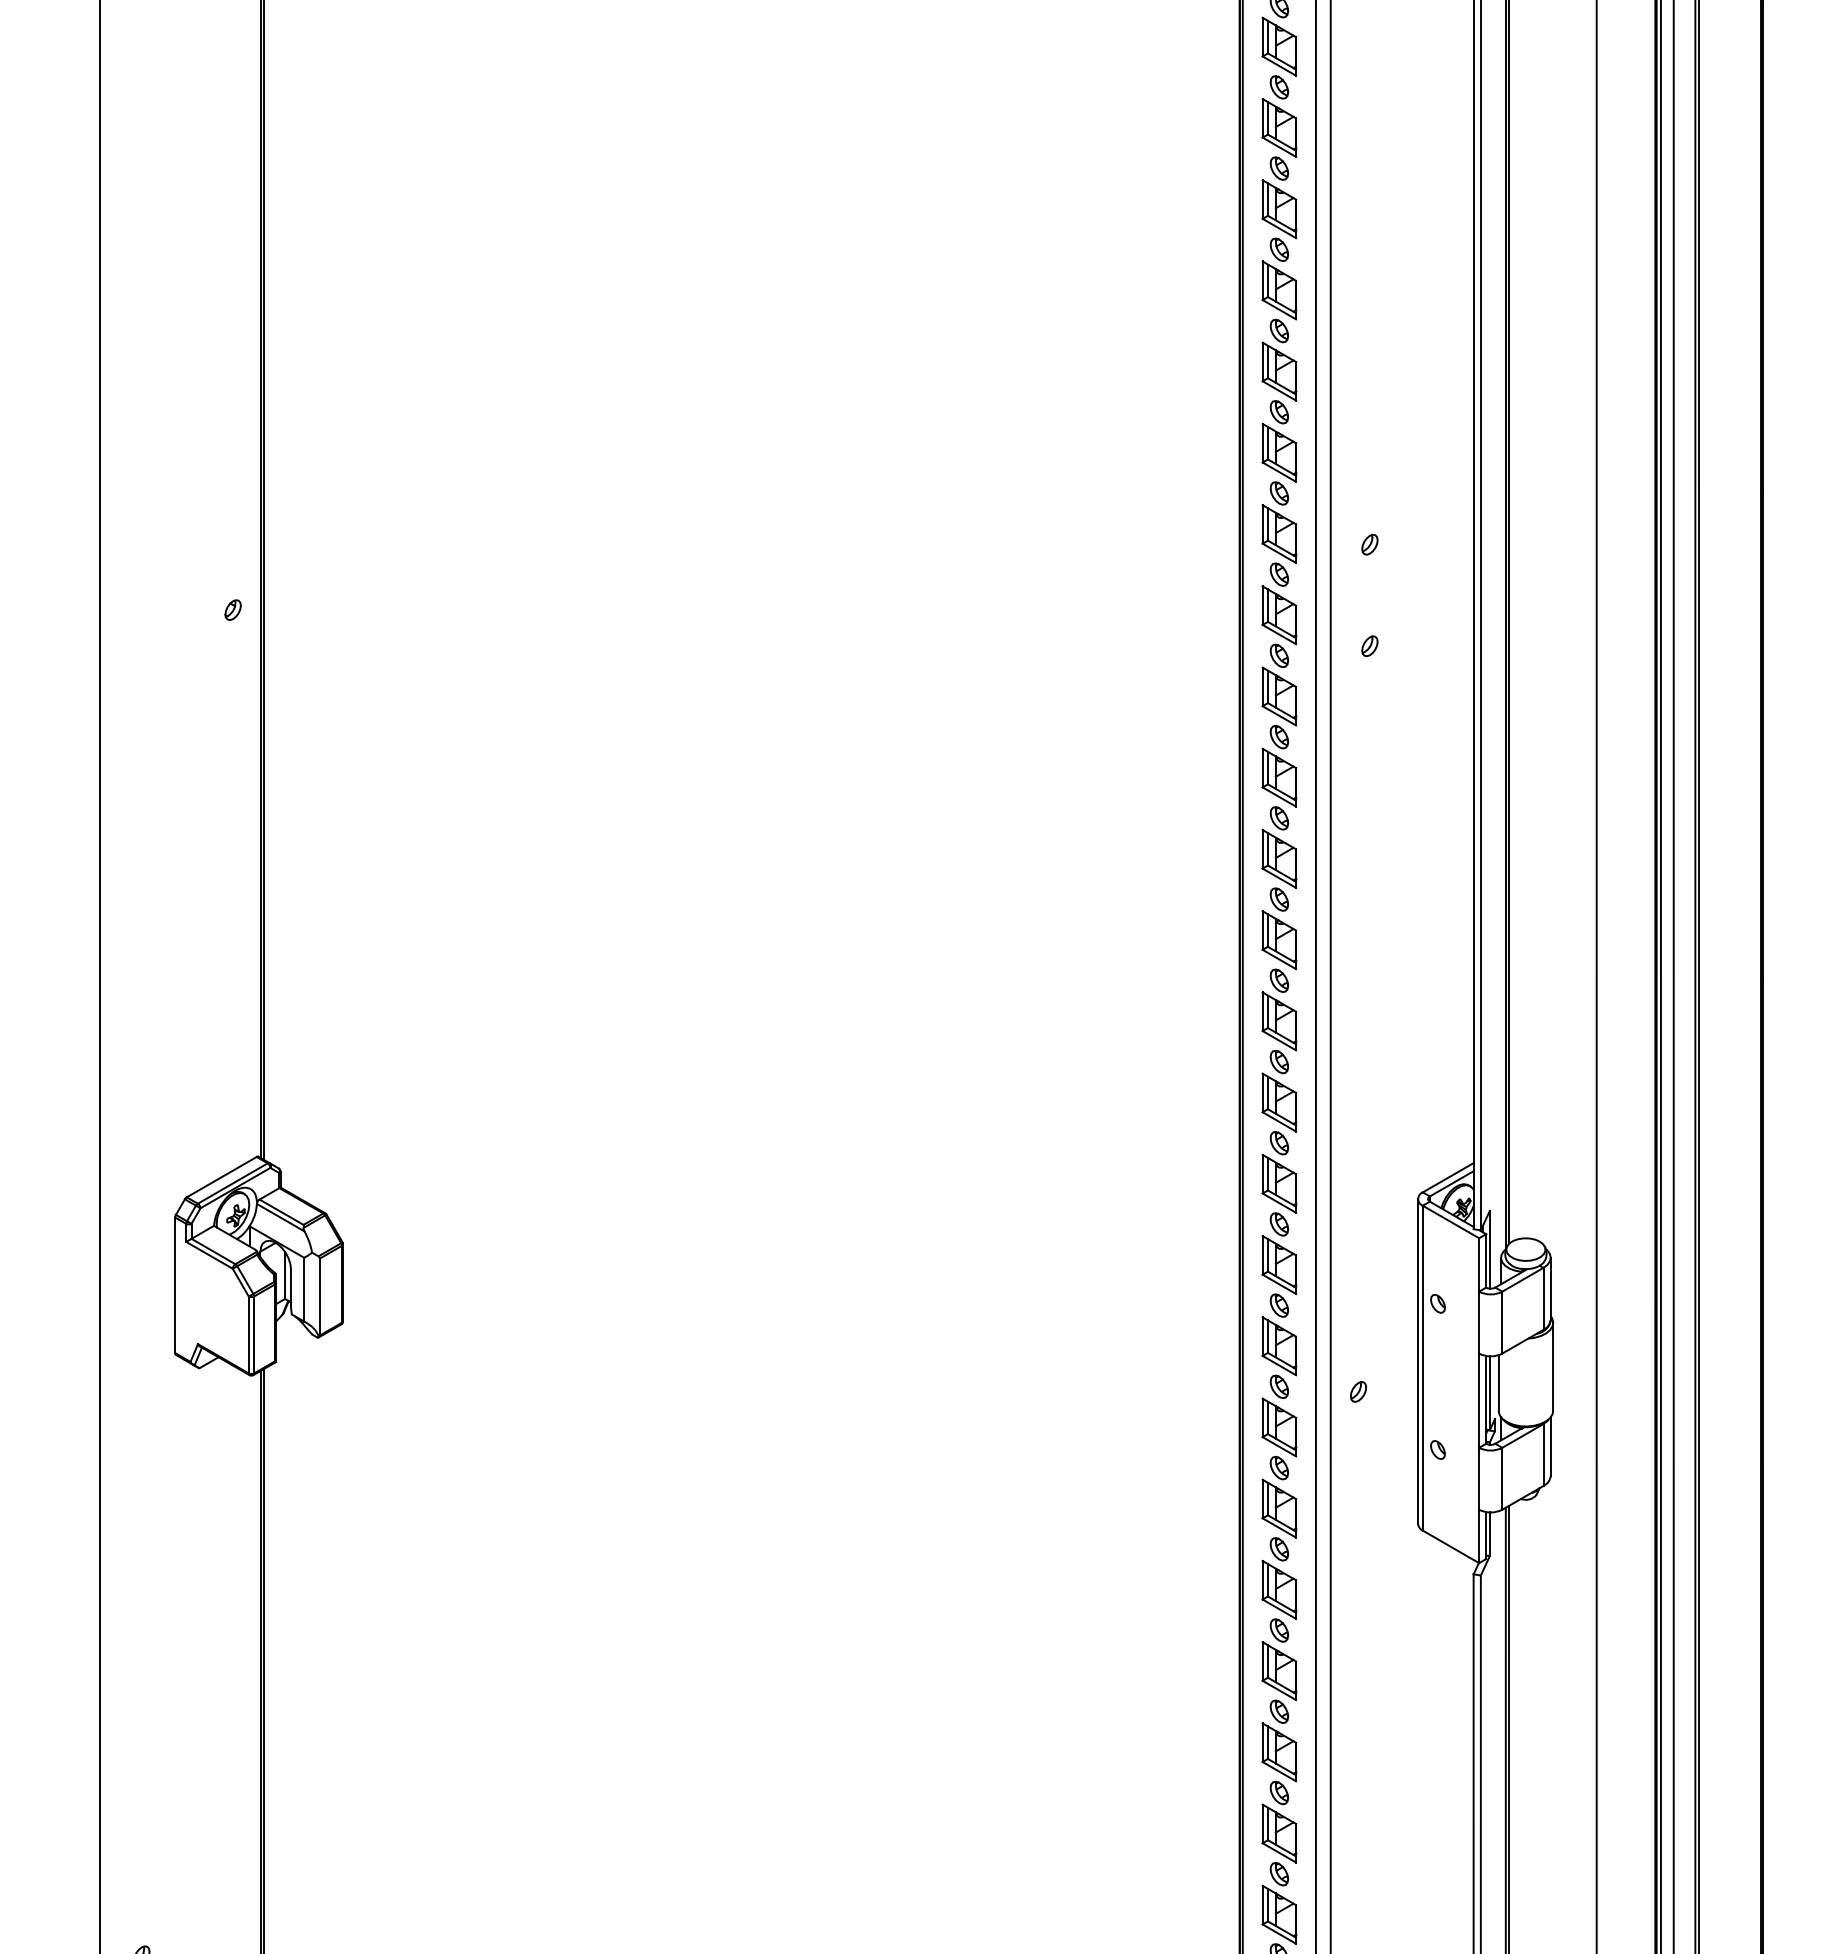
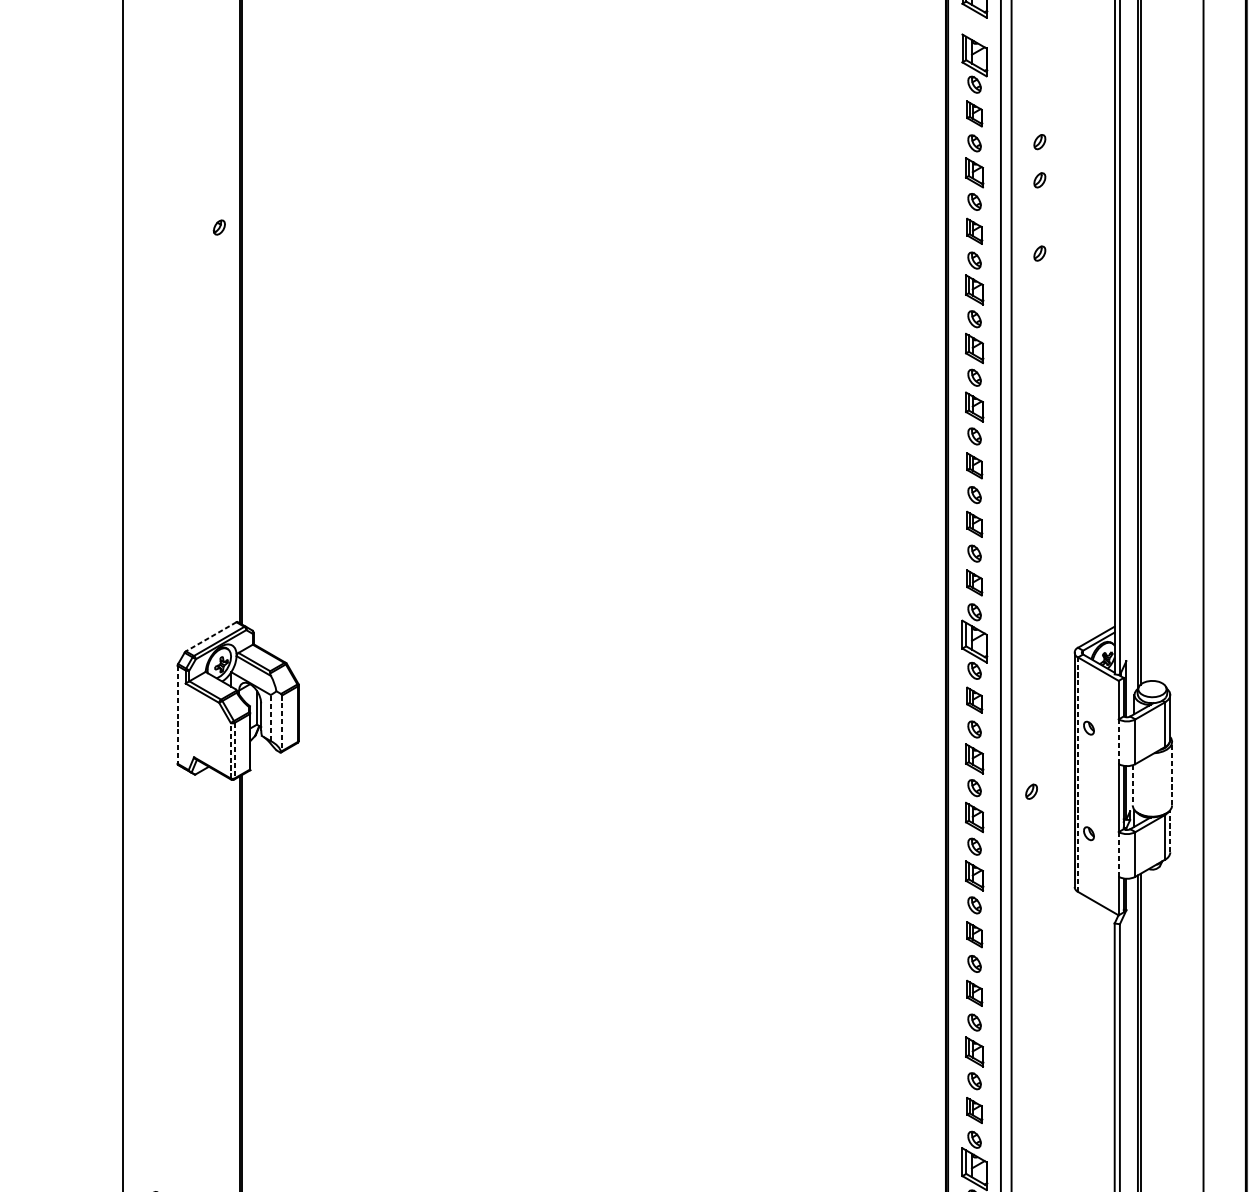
part: (1279, 330) -> (974, 25), removed
part: (1279, 452) -> (974, 113), size x0.6
part: (1369, 491) -> (1039, 141), added
part: (1279, 534) -> (974, 172), size x0.7
part: (1279, 615) -> (974, 231), size x0.6
part: (1279, 696) -> (974, 289), size x0.7
part: (1279, 777) -> (974, 348), size x0.7
part: (1279, 858) -> (974, 406), size x0.7
part: (1279, 940) -> (974, 465), size x0.6
part: (1279, 1021) -> (974, 524), size x0.6
part: (1279, 1102) -> (974, 582), size x0.6
line: (221, 1177) -> (211, 637), solid -> dashed
part: (1279, 1264) -> (974, 699), size x0.6
line: (175, 1285) -> (177, 714), solid -> dashed
line: (304, 1289) -> (270, 717), solid -> dashed
line: (320, 1297) -> (282, 723), solid -> dashed
line: (1479, 1322) -> (1118, 741), solid -> dashed
line: (248, 1334) -> (230, 750), solid -> dashed
line: (254, 1335) -> (234, 751), solid -> dashed
part: (1279, 1346) -> (974, 759), size x0.7
line: (1553, 1366) -> (1172, 773), solid -> dashed
line: (1422, 1367) -> (1077, 774), solid -> dashed
line: (1498, 1383) -> (1132, 785), solid -> dashed
part: (1279, 1427) -> (974, 817), size x0.7
line: (1550, 1446) -> (1170, 831), solid -> dashed
line: (1479, 1478) -> (1118, 854), solid -> dashed
part: (1279, 1508) -> (974, 875), size x0.7
part: (1279, 1589) -> (974, 934), size x0.6
part: (1279, 1671) -> (974, 993), size x0.6
part: (1279, 1752) -> (974, 1052), size x0.7
part: (1279, 1833) -> (974, 1110), size x0.6

